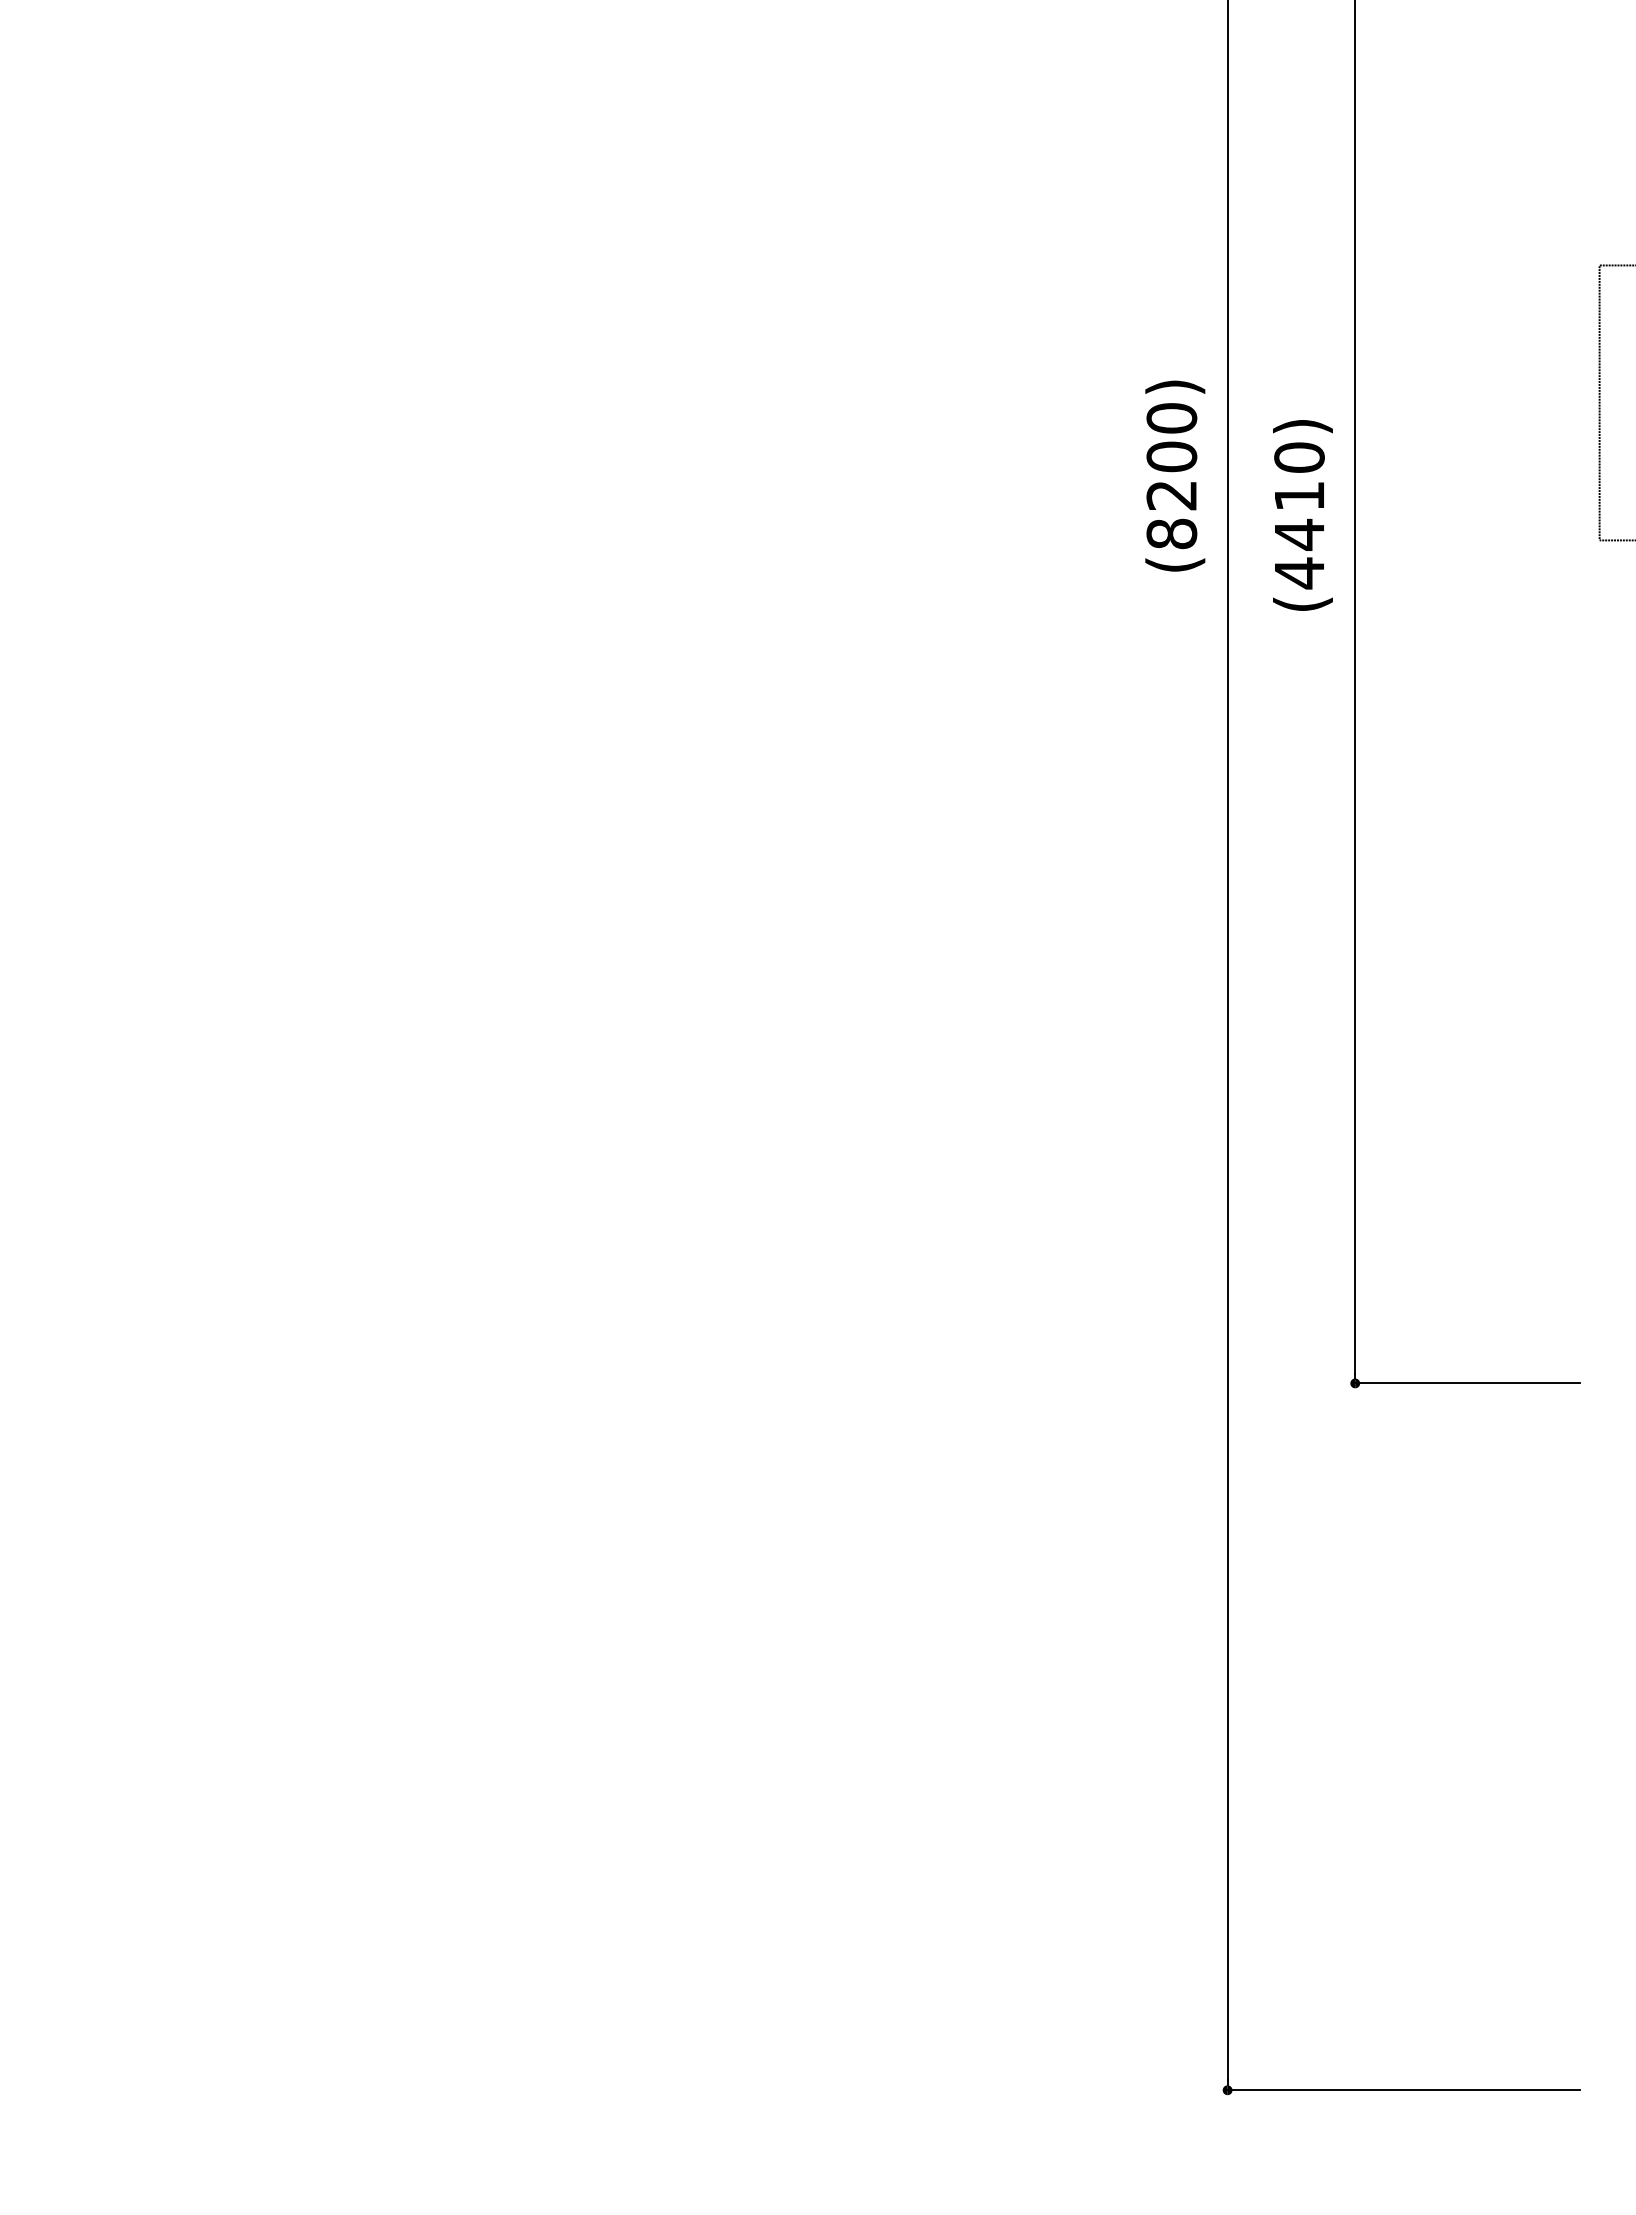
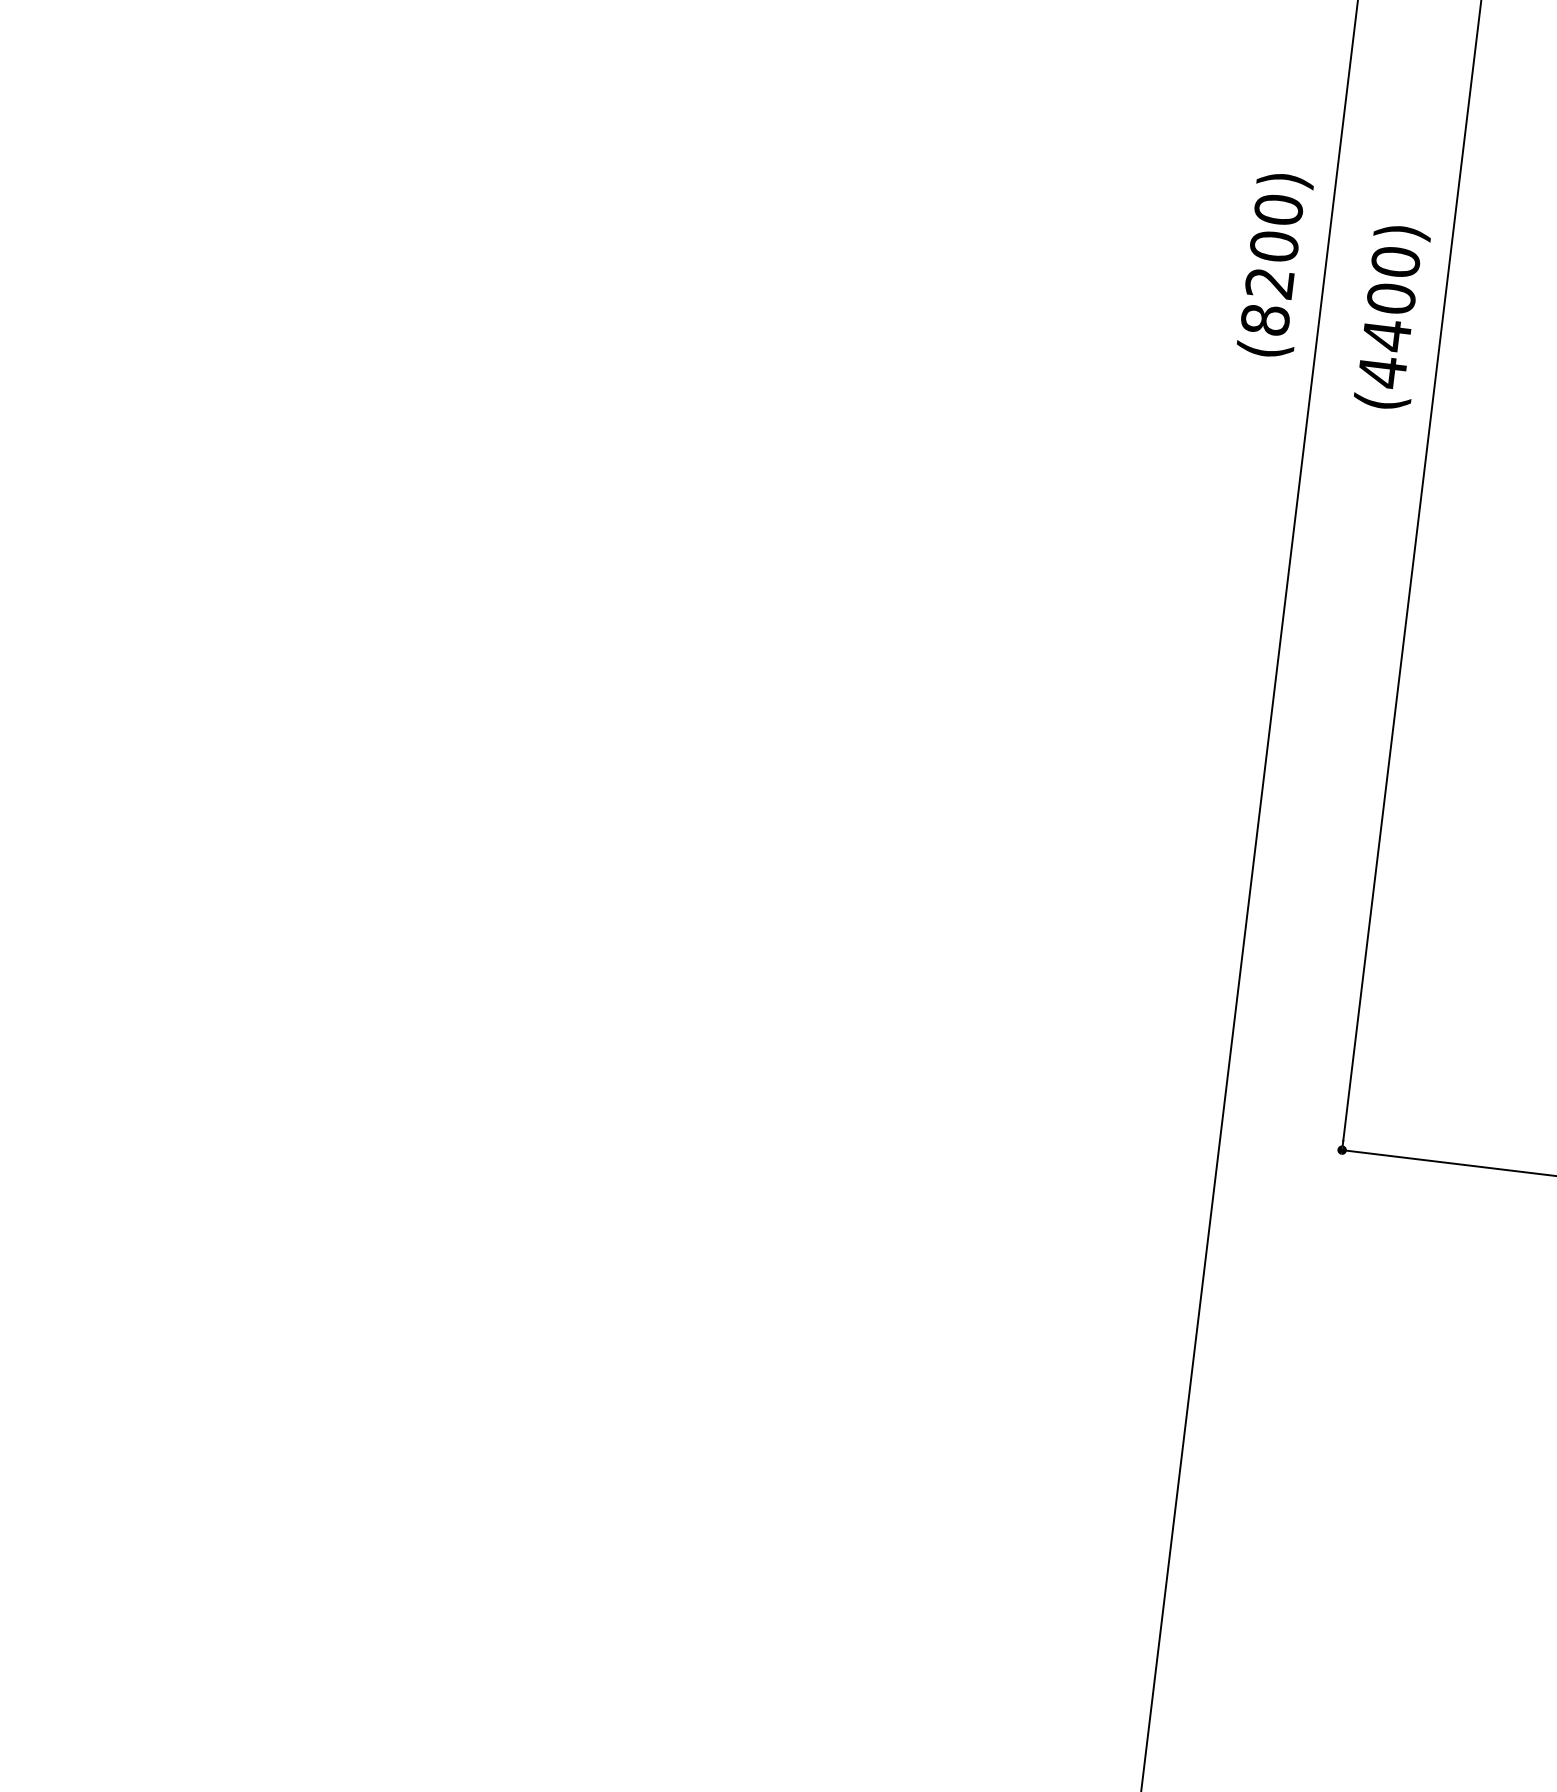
text: (1299, 496) -> (1391, 298), (4410) -> (4400)

